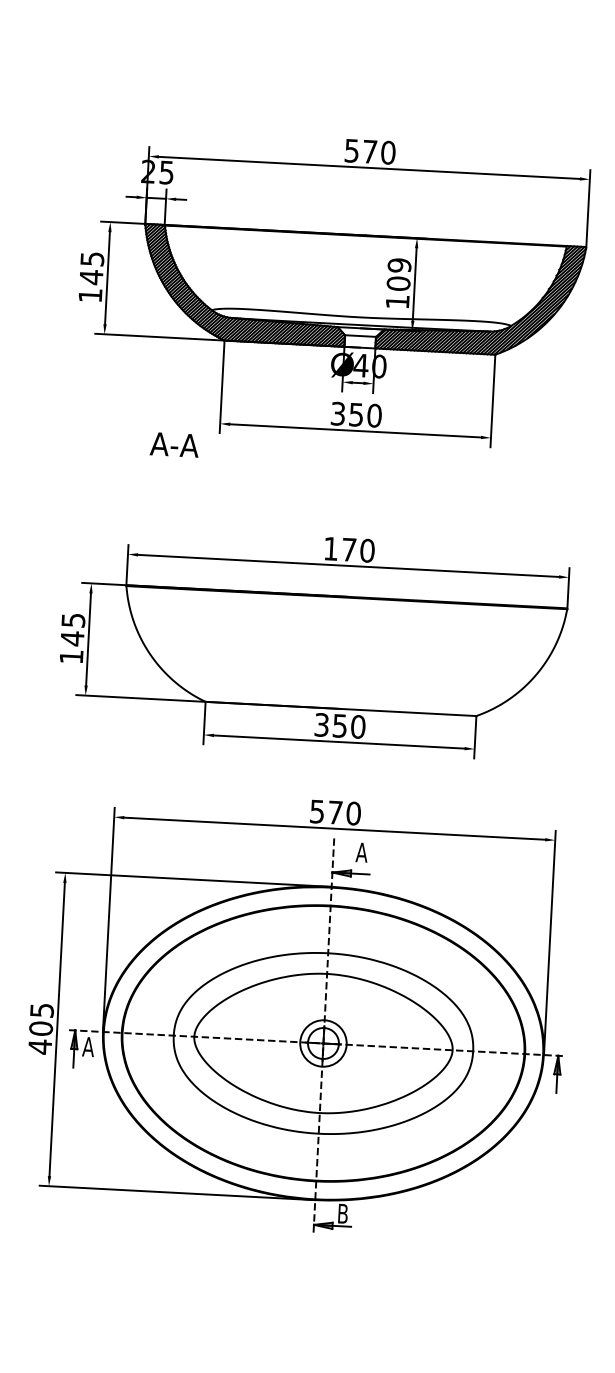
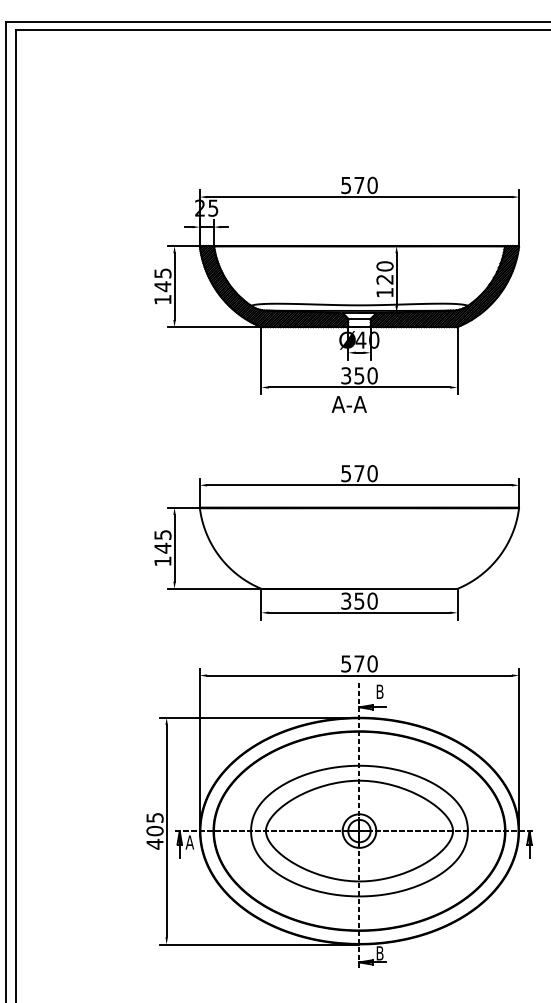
text: (398, 273) -> (384, 272), 109 -> 120
text: (173, 444) -> (348, 404), moved
text: (330, 548) -> (345, 473), 170 -> 570
text: (361, 852) -> (379, 691), A -> B

